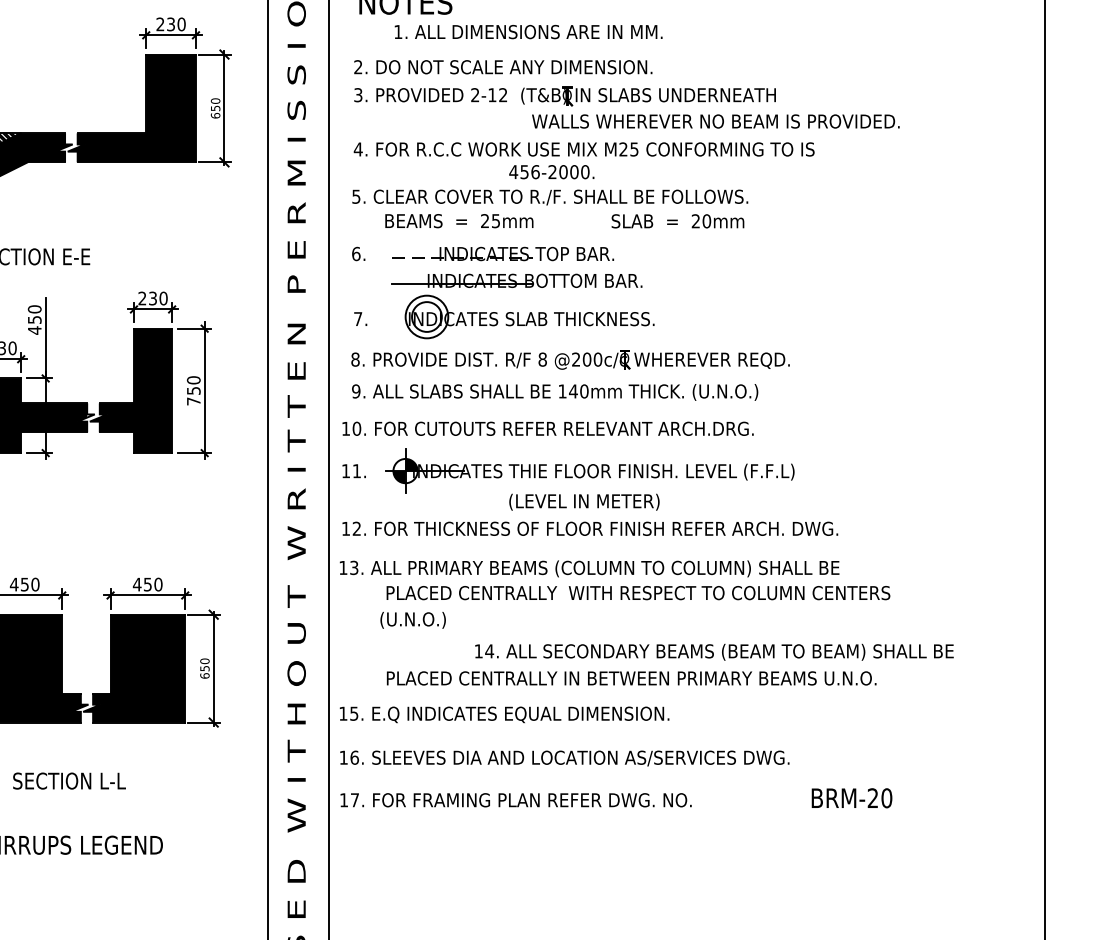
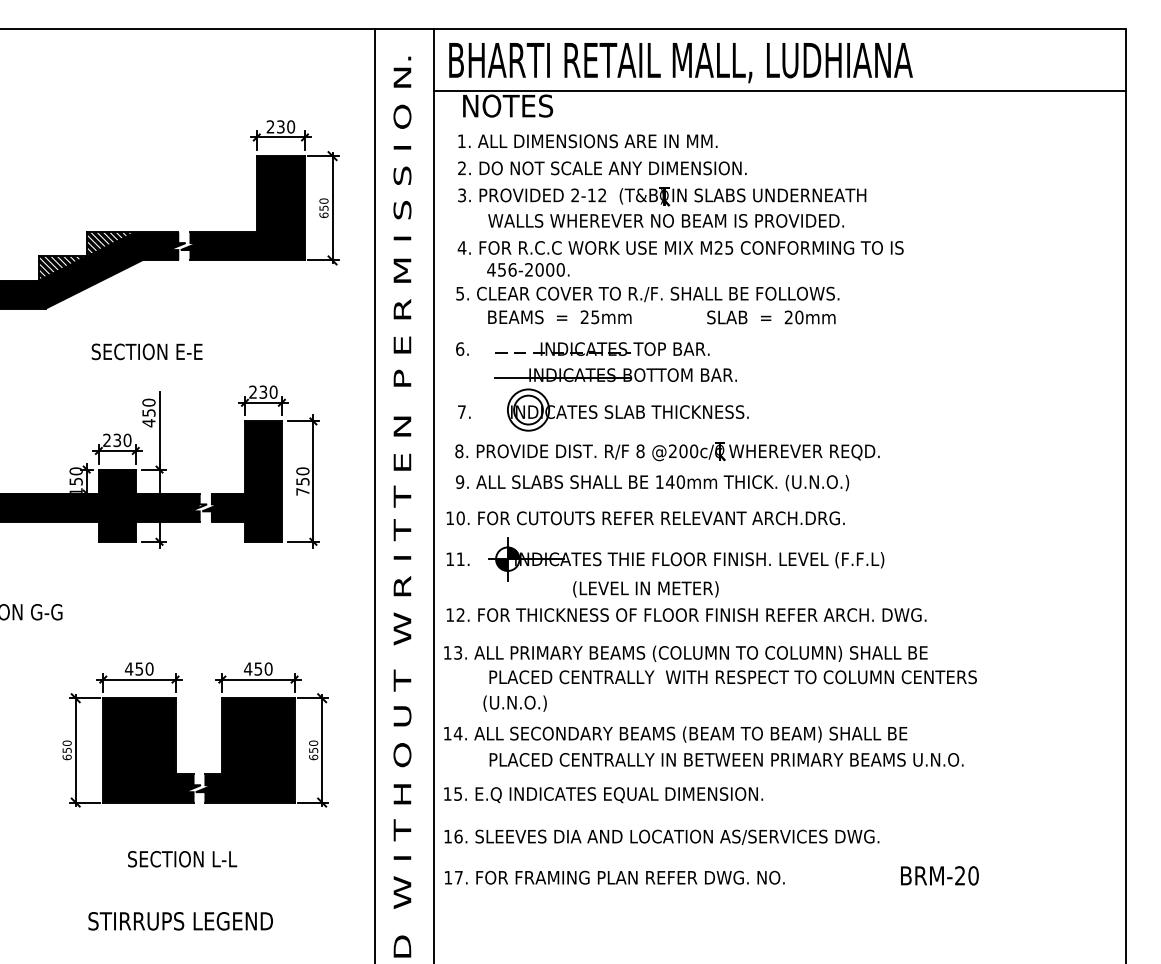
text: (528, 32) -> (587, 141), moved
text: (715, 121) -> (665, 220), moved
text: (551, 171) -> (528, 269), moved
text: (584, 502) -> (645, 589), moved
text: (714, 652) -> (675, 734), moved

